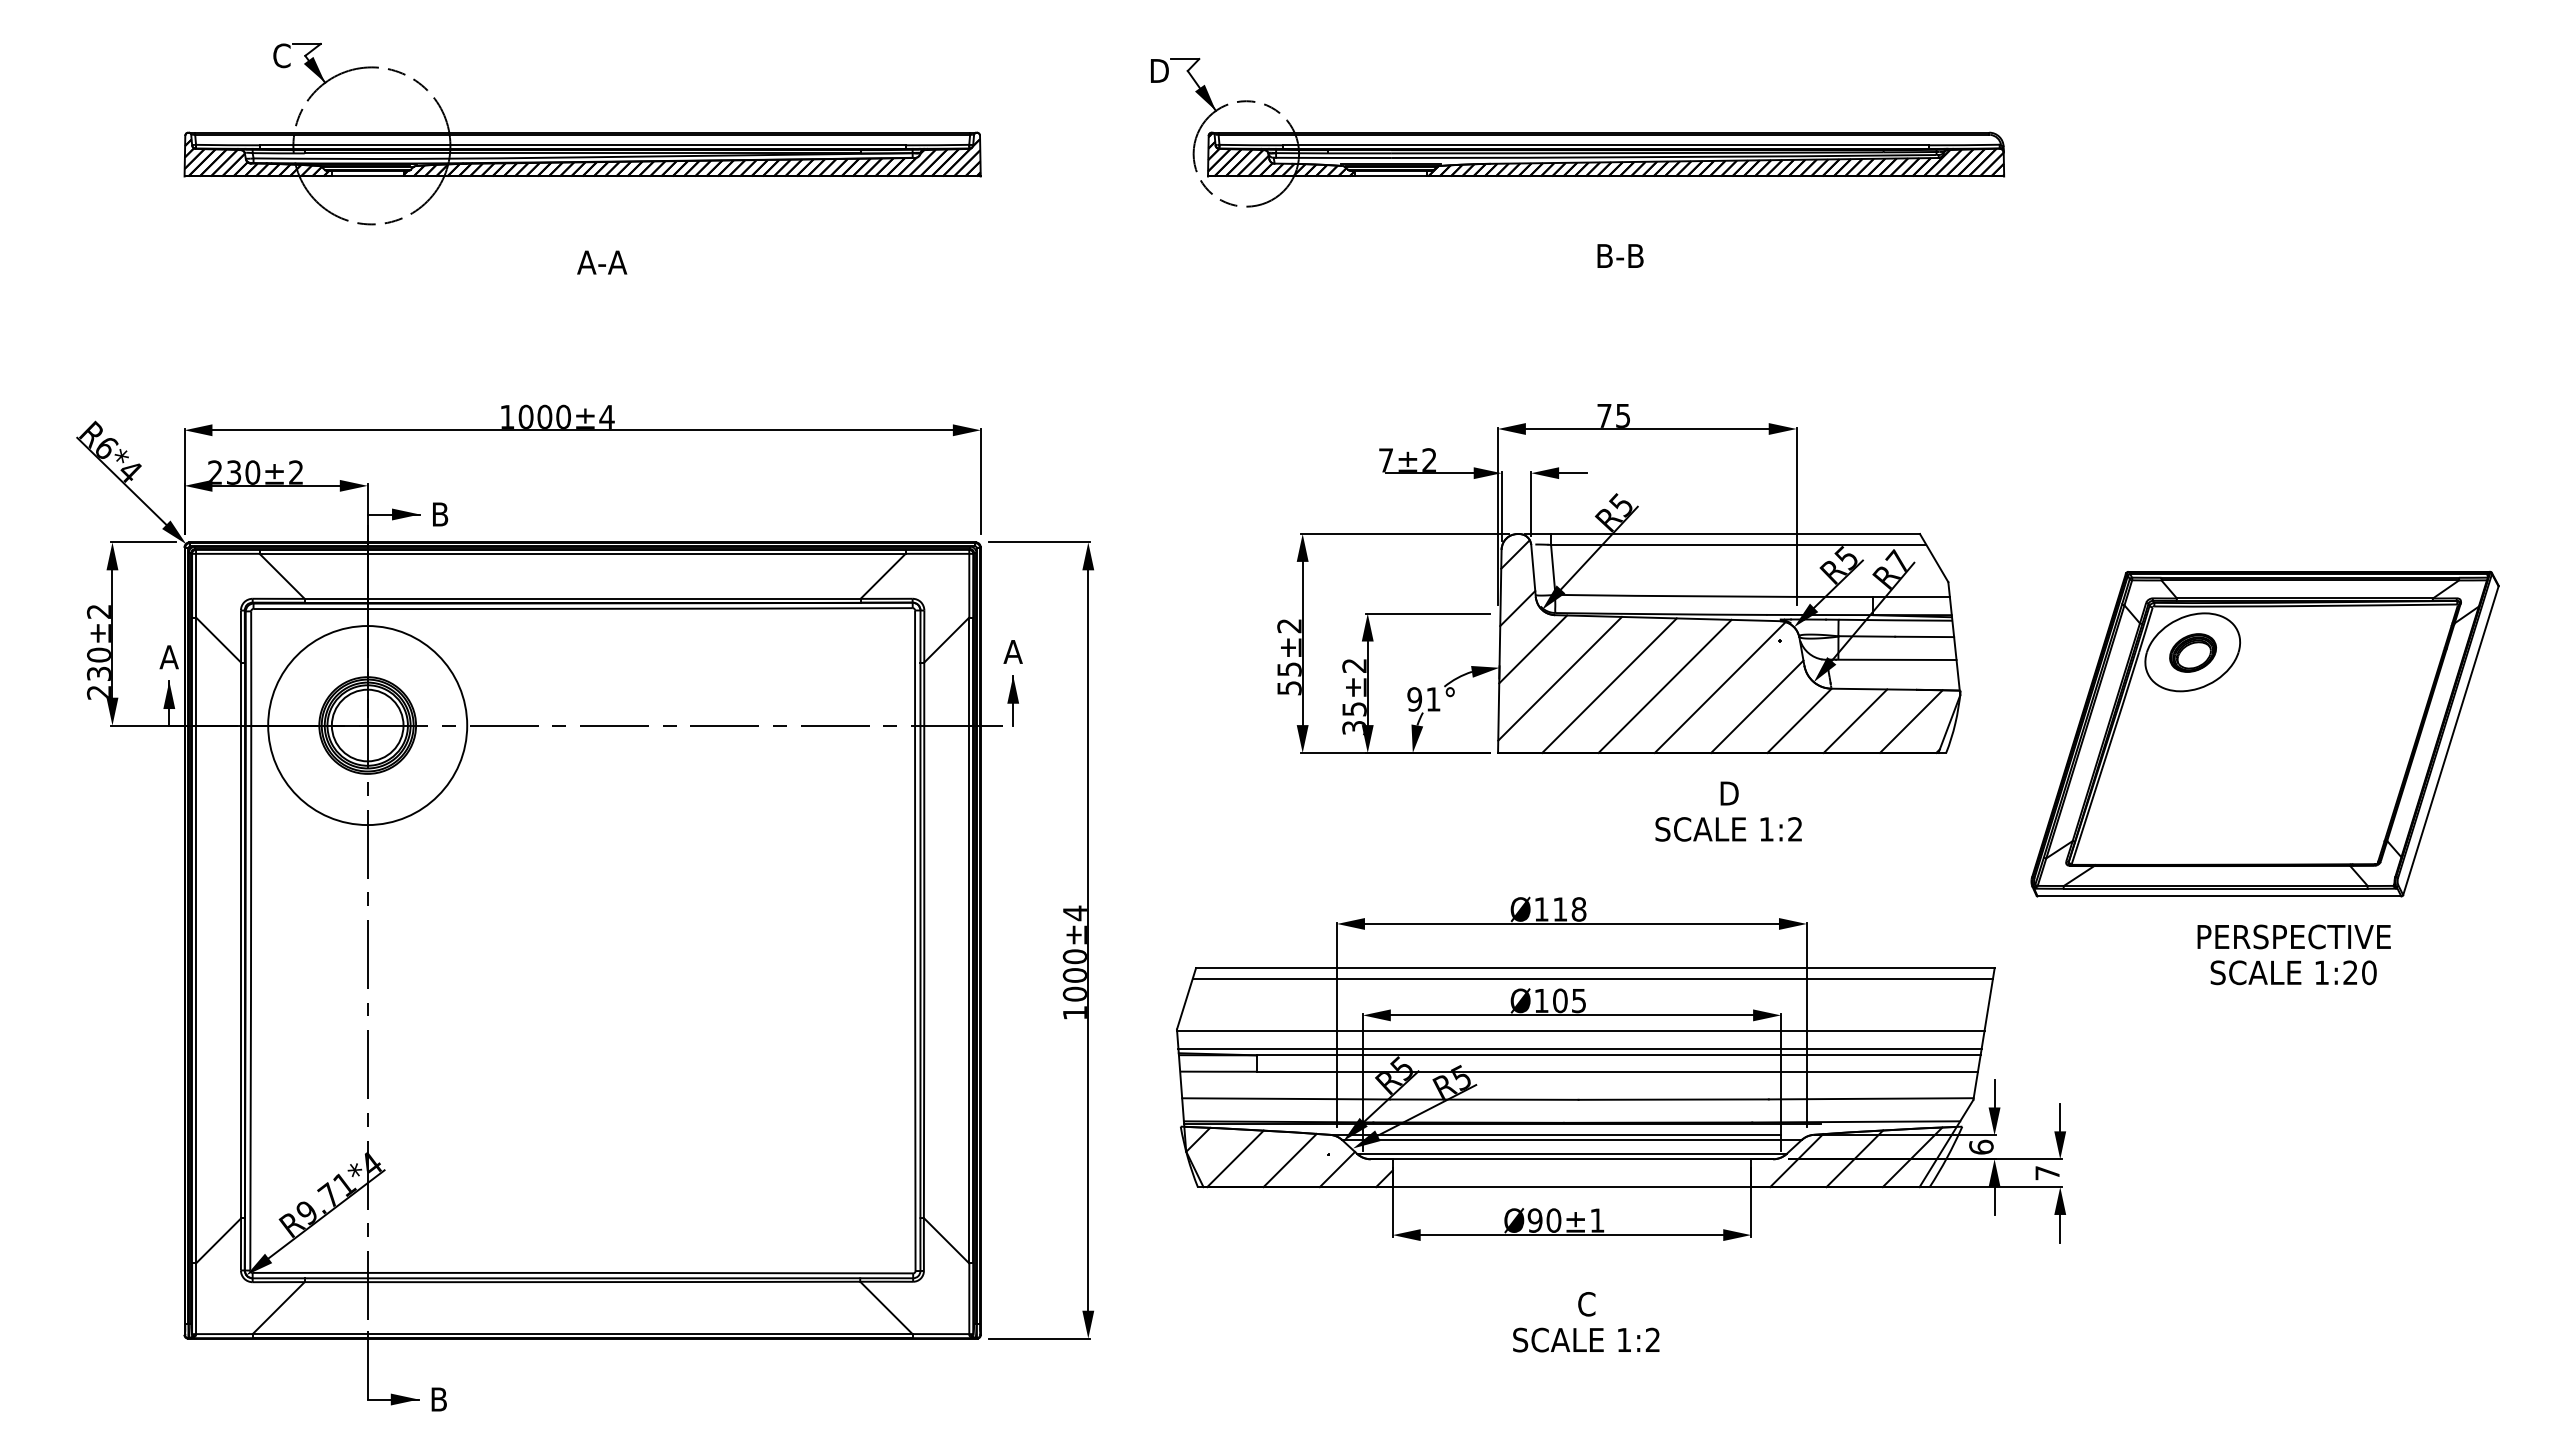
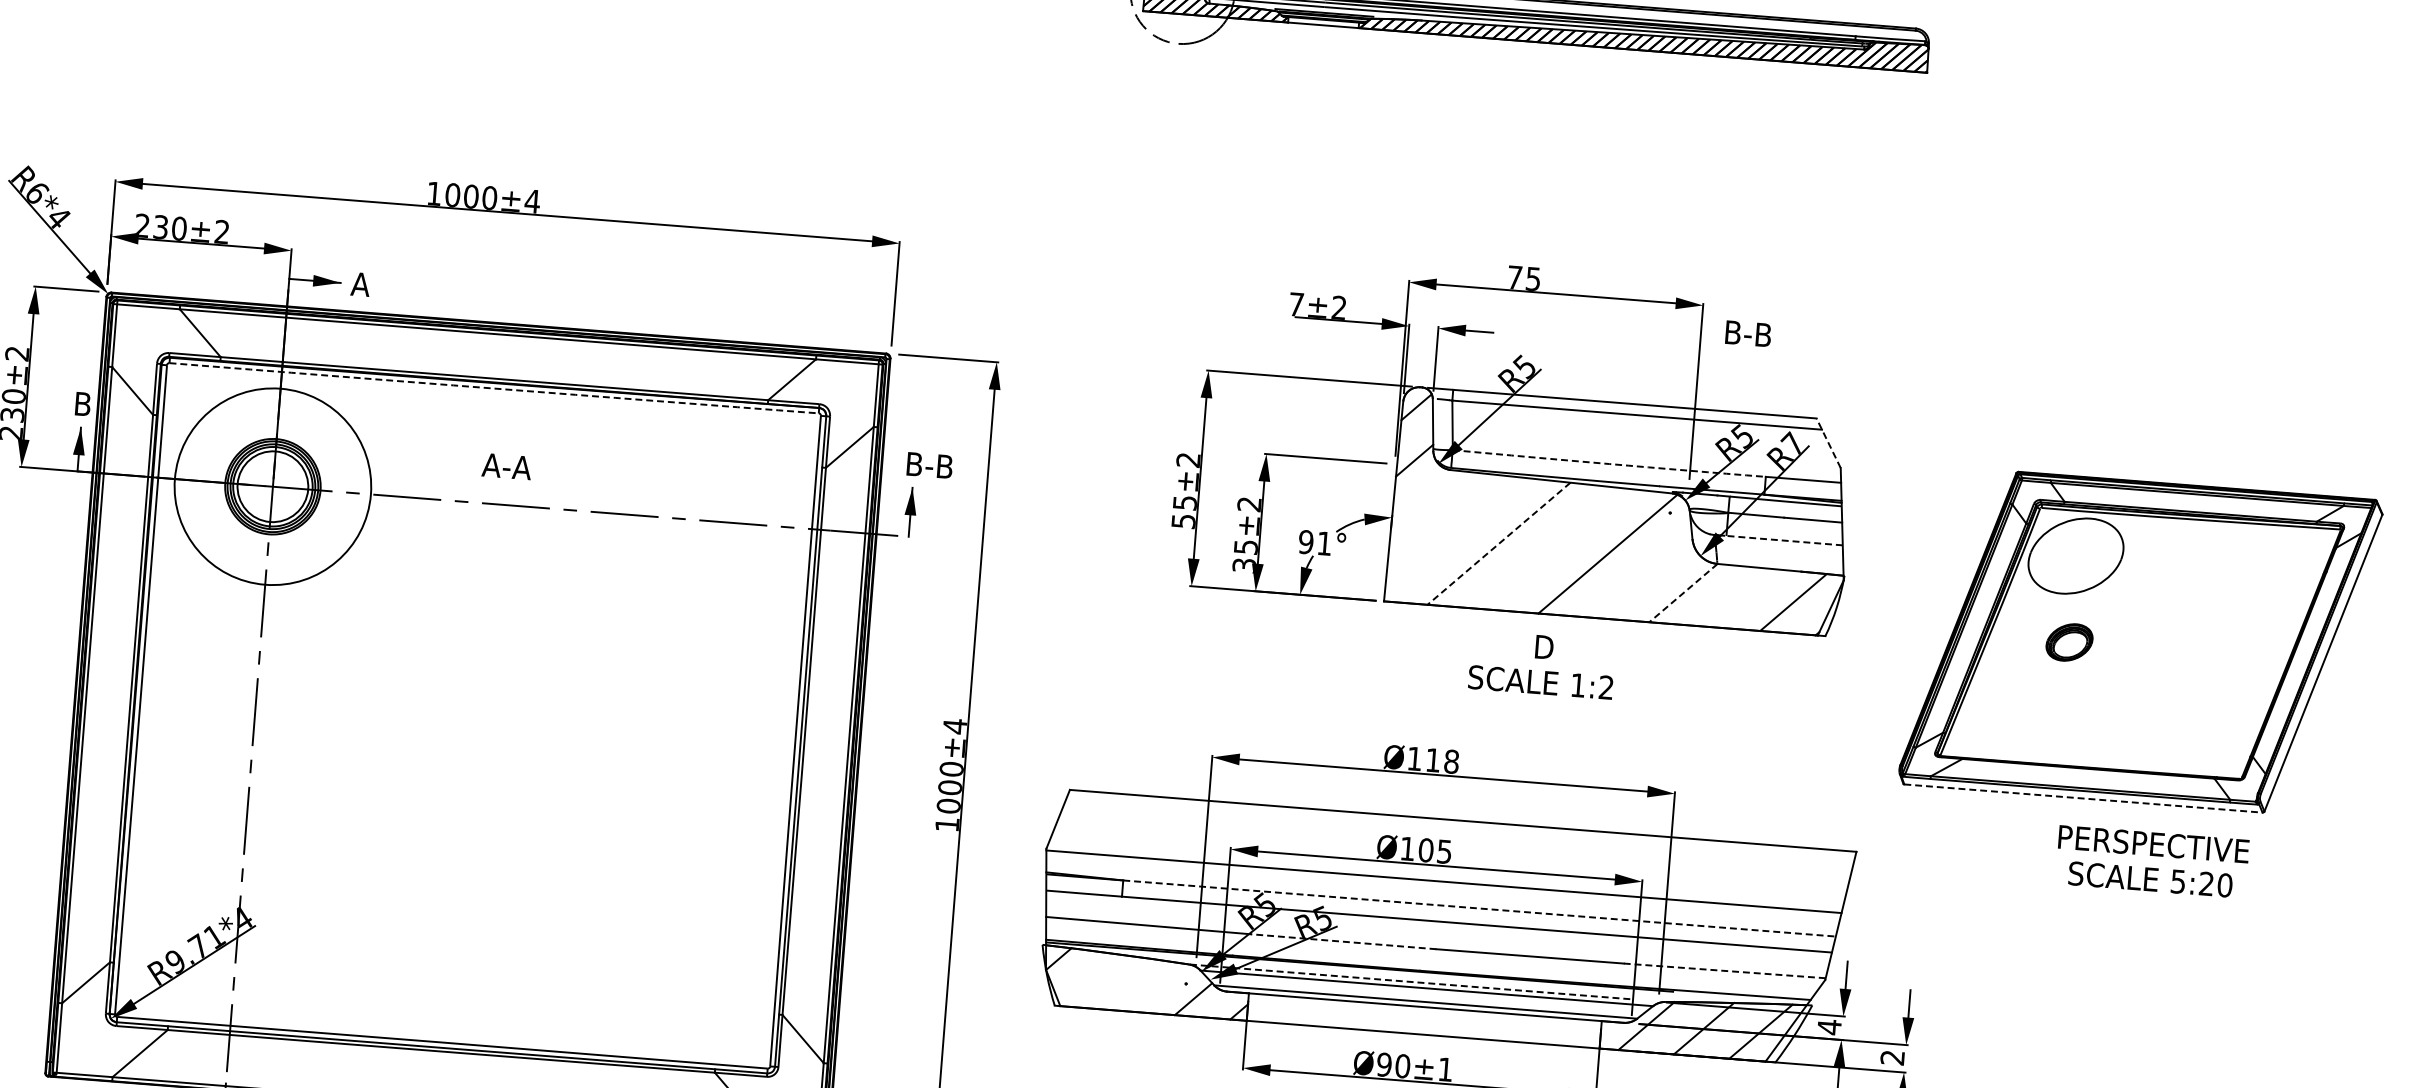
text: (1620, 255) -> (1748, 333), moved
text: (602, 262) -> (507, 466), moved
text: (439, 514) -> (360, 284), B -> A
line: (1934, 558) -> (1828, 443), solid -> dashed
arc: (1714, 596) -> (1609, 464), solid -> dashed
arc: (583, 608) -> (494, 388), solid -> dashed
line: (1533, 649) -> (1426, 502), removed
text: (1027, 651) -> (928, 464), A -> B-B
part: (2192, 652) -> (2069, 641), moved
text: (168, 657) -> (82, 404), A -> B
line: (1895, 659) -> (1782, 540), solid -> dashed
line: (1559, 678) -> (1450, 532), removed
line: (1664, 685) -> (1553, 547), removed
line: (1609, 686) -> (1498, 544), solid -> dashed
line: (1757, 706) -> (1643, 575), removed
line: (1855, 720) -> (1738, 597), removed
line: (1799, 721) -> (1683, 593), solid -> dashed
text: (1728, 811) -> (1542, 664), moved
line: (2219, 896) -> (2083, 798), solid -> dashed
text: (2321, 972) -> (2177, 881), 1:20 -> 5:20
line: (1592, 979) -> (1459, 831), removed
line: (1579, 1049) -> (1441, 899), removed
line: (1618, 1055) -> (1479, 908), solid -> dashed
line: (1870, 1098) -> (1724, 970), solid -> dashed
line: (1483, 1099) -> (1342, 941), solid -> dashed
line: (1556, 1134) -> (1412, 981), solid -> dashed
text: (1981, 1147) -> (1829, 1027), 6 -> 4
line: (1235, 1158) -> (1094, 980), removed
line: (1289, 1160) -> (1147, 986), removed
text: (2047, 1173) -> (1892, 1058), 7 -> 2

